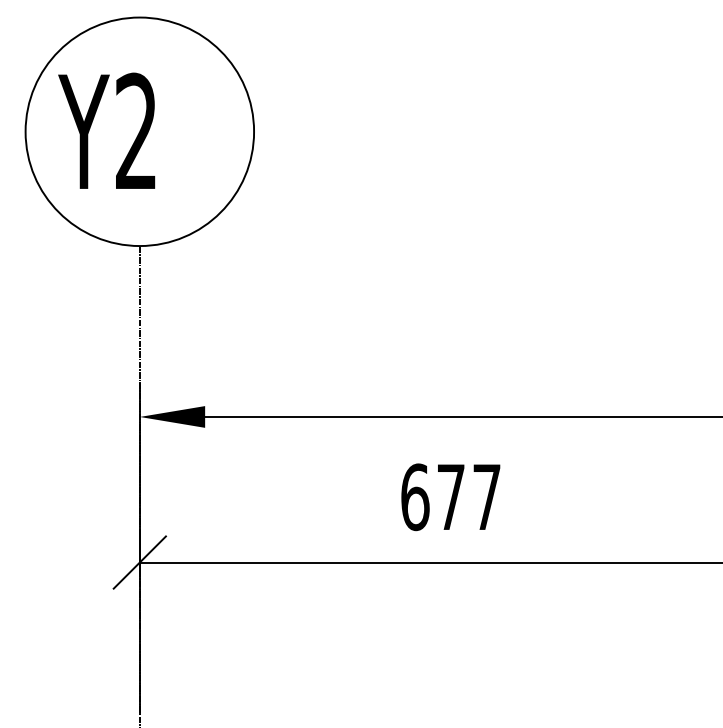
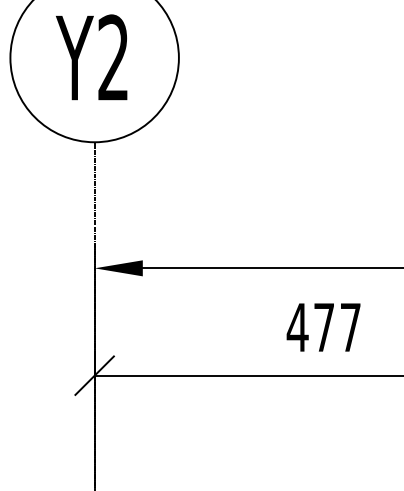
text: (106, 130) -> (91, 57), moved
text: (415, 497) -> (297, 327), 677 -> 477

